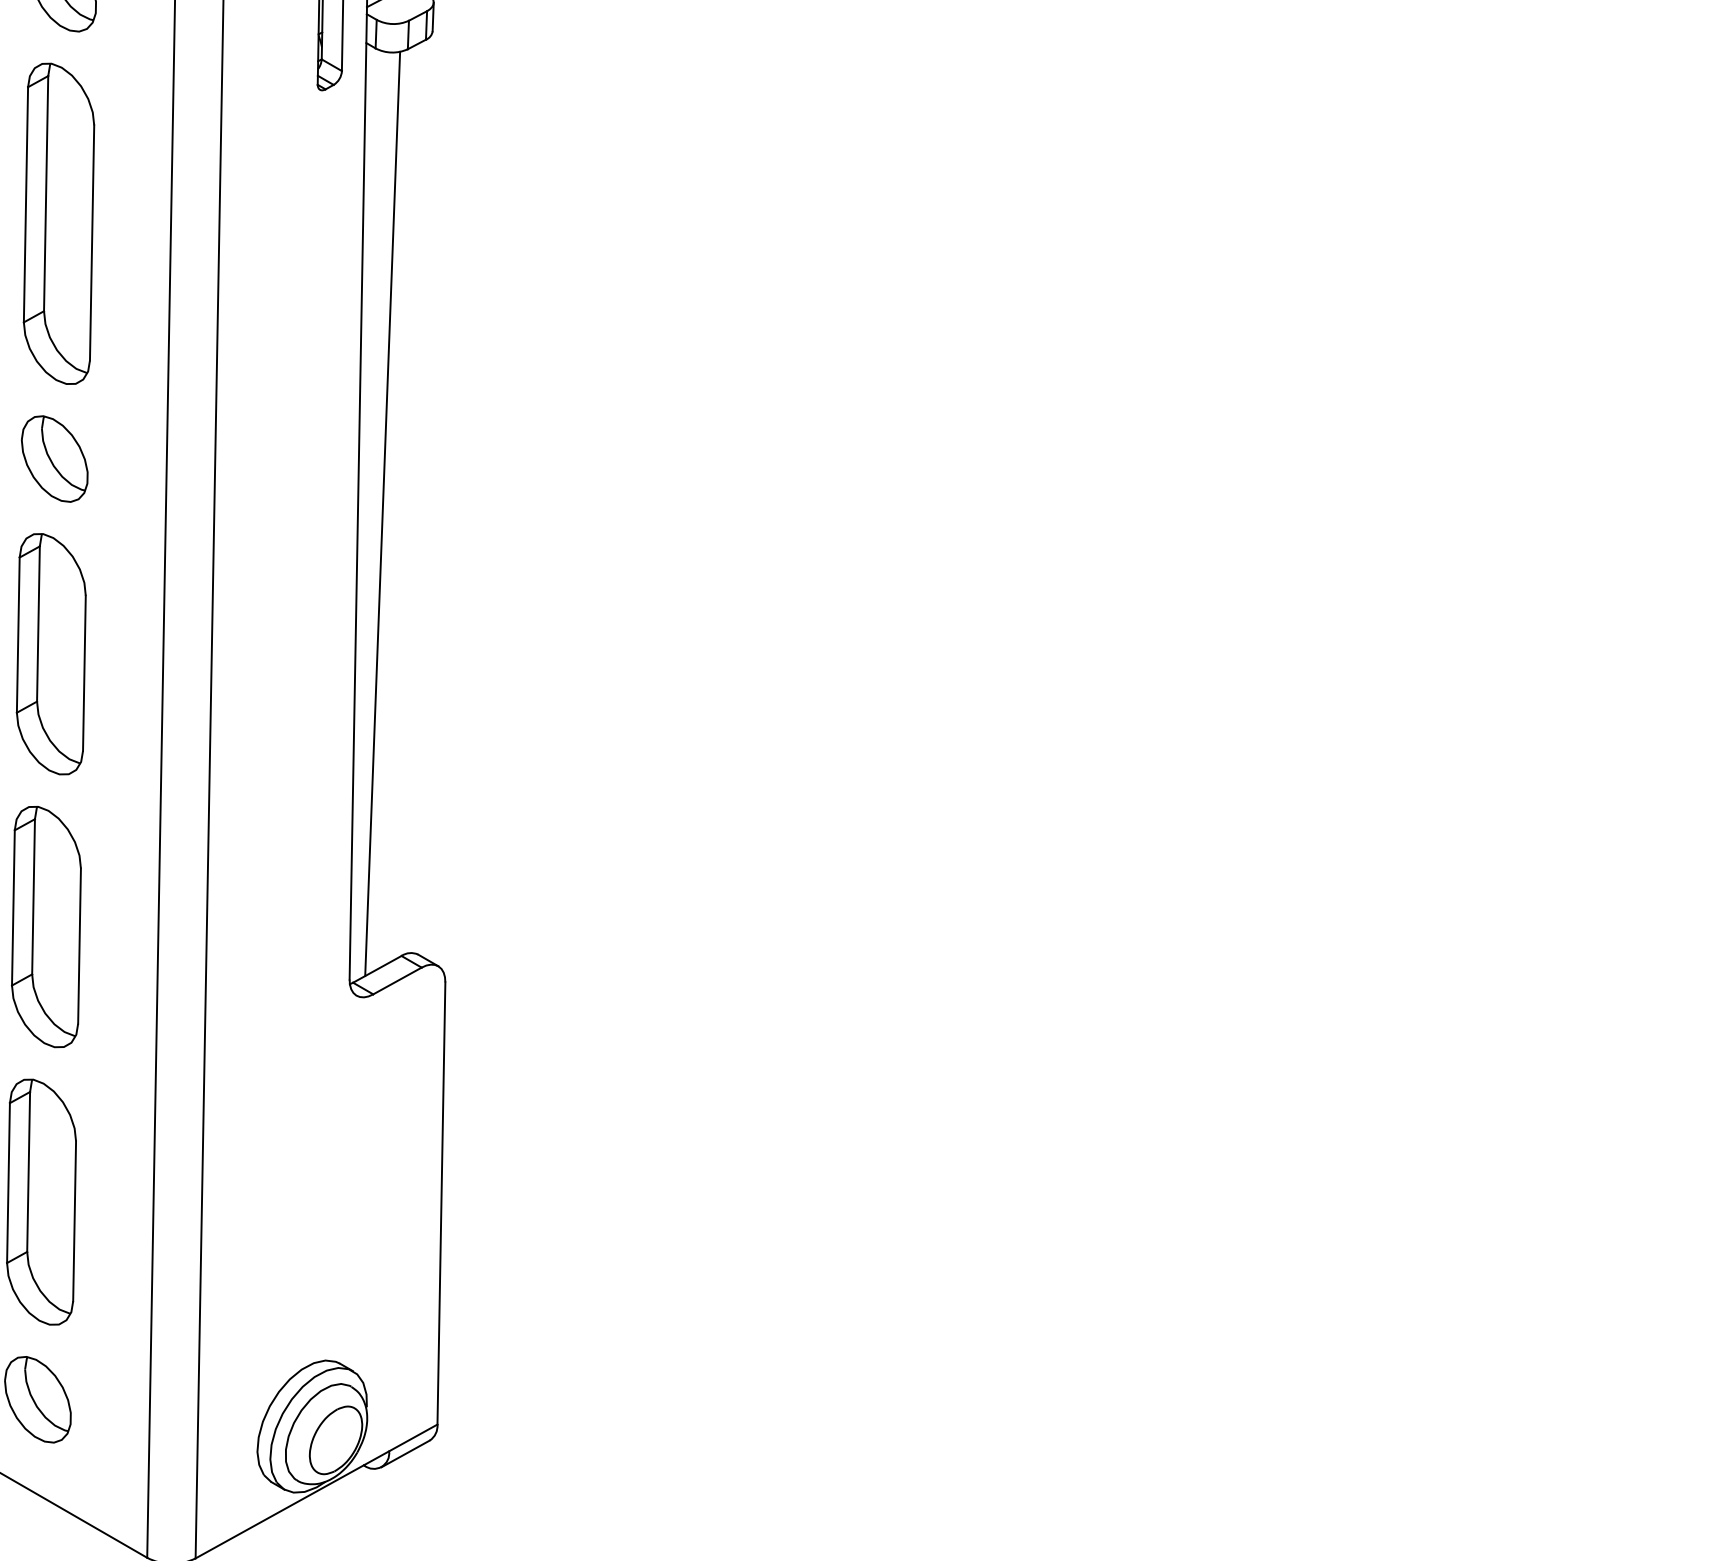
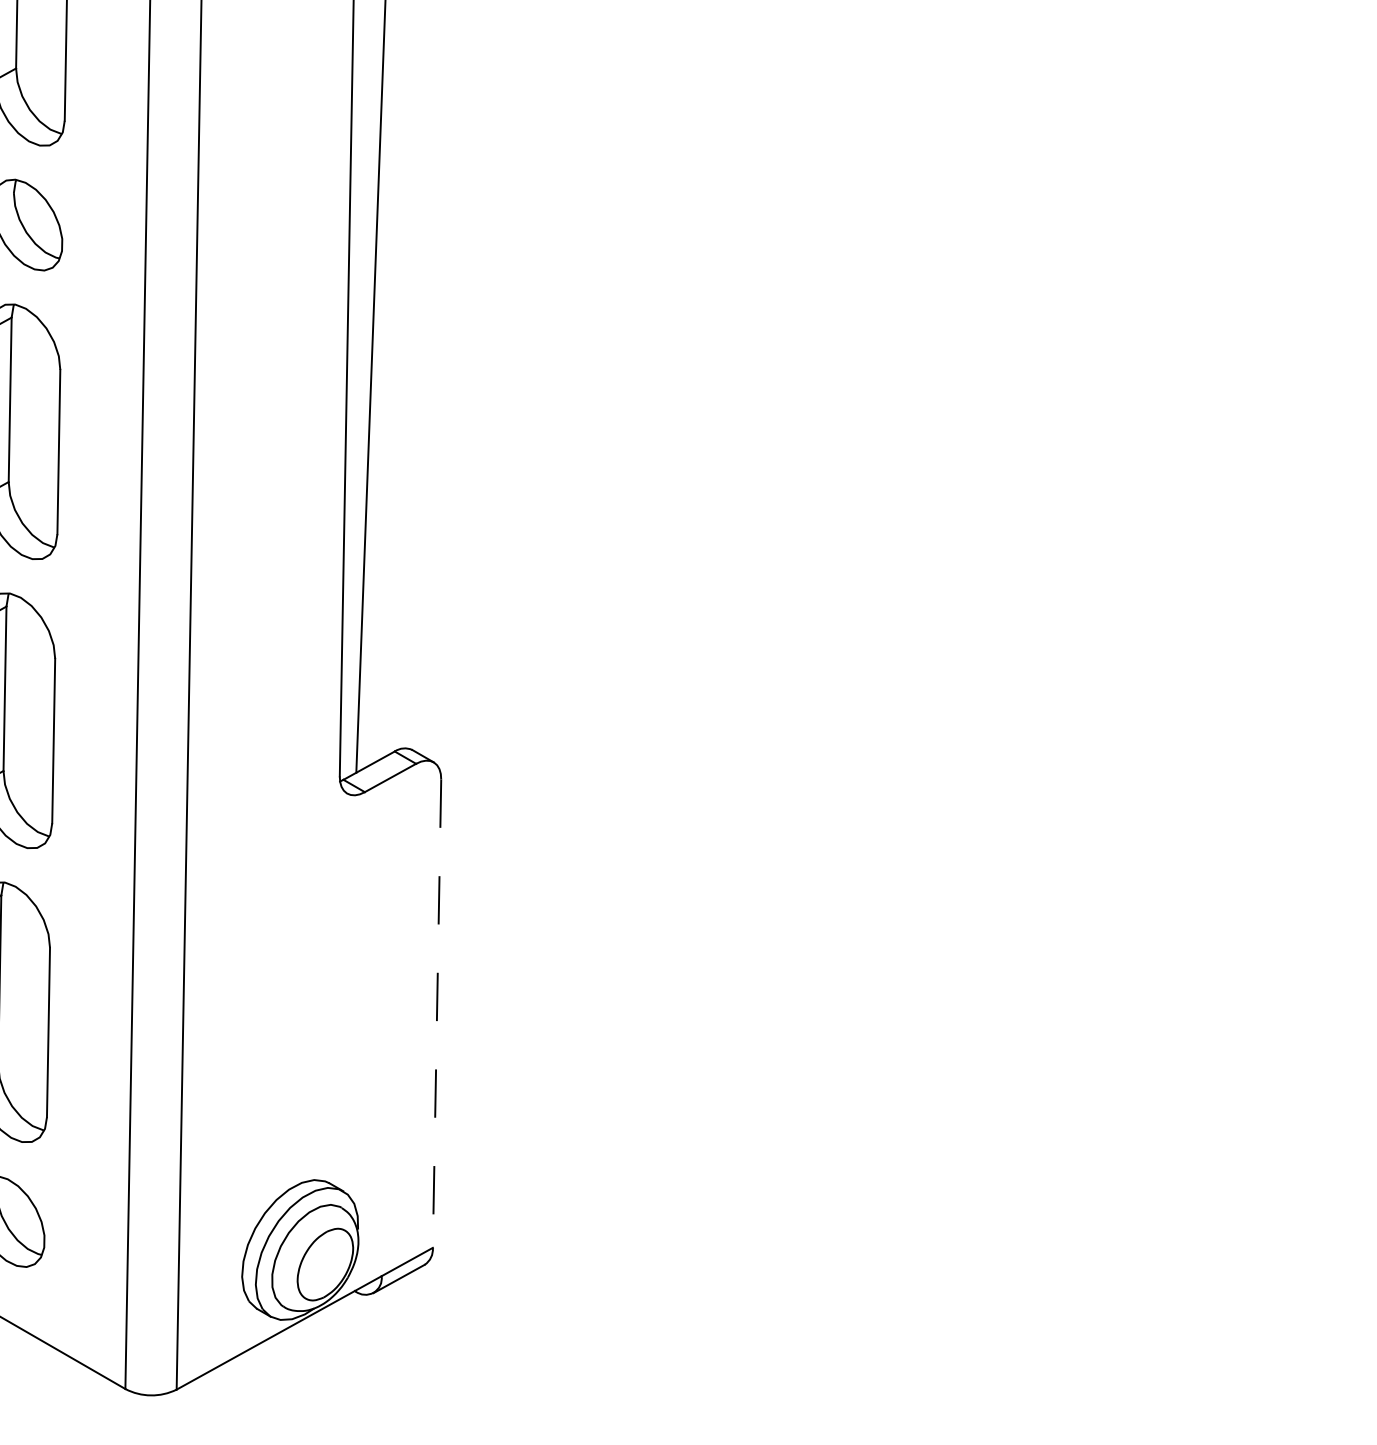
line: (441, 1204) -> (437, 1014), solid -> dashed

